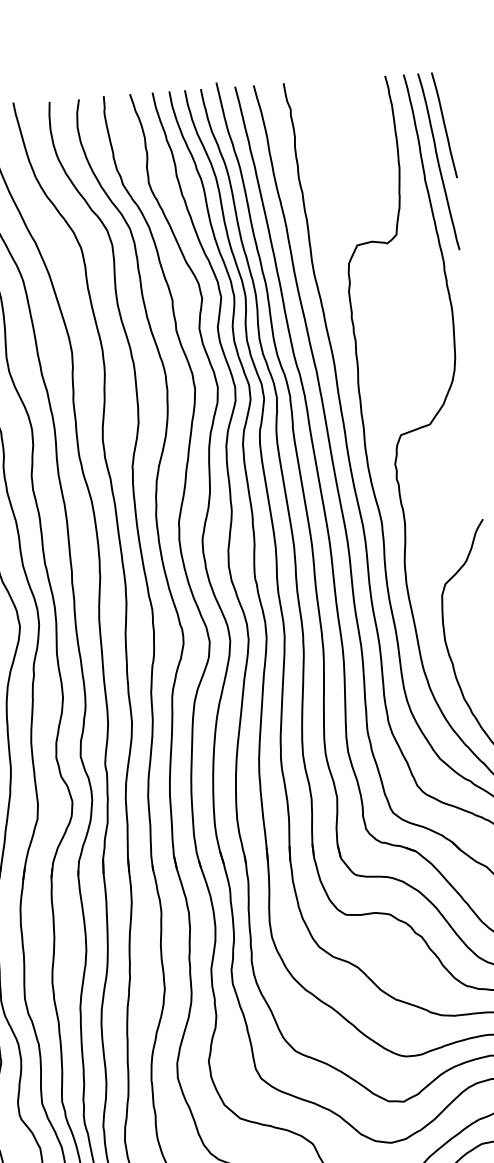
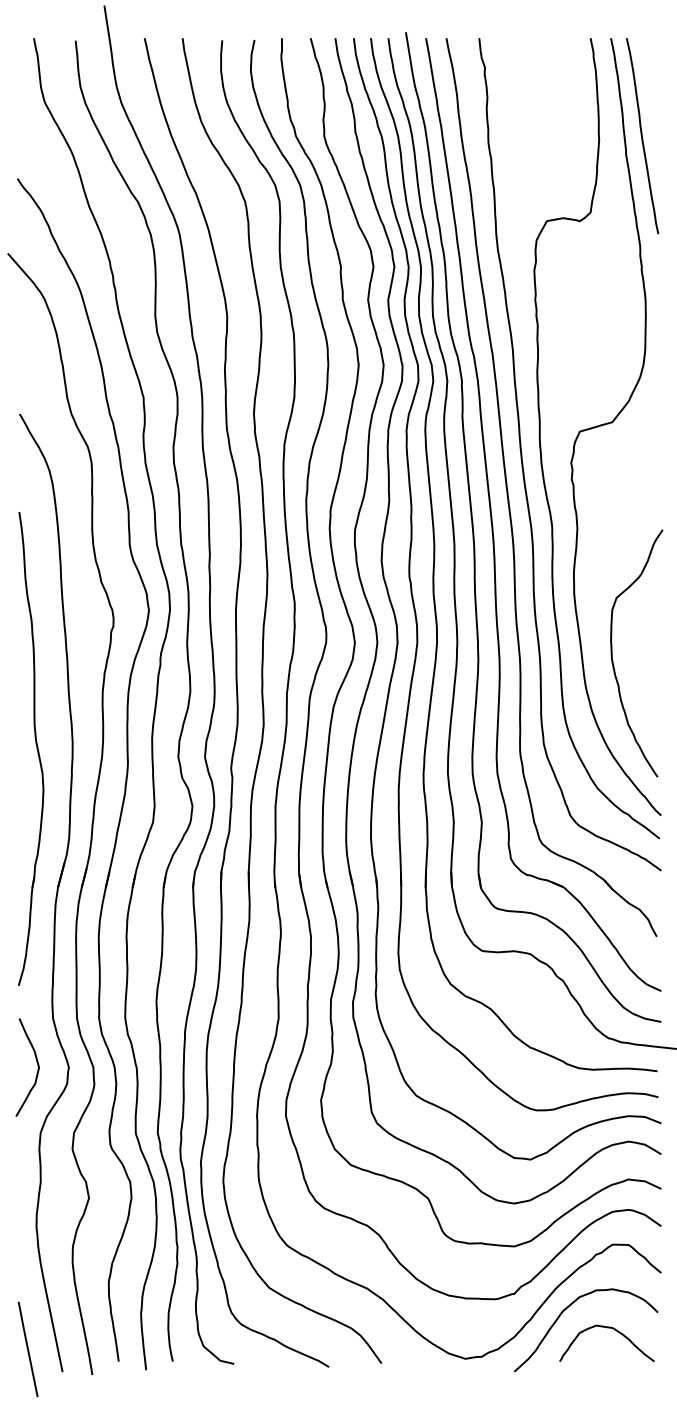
line: (444, 125) -> (651, 96), removed

